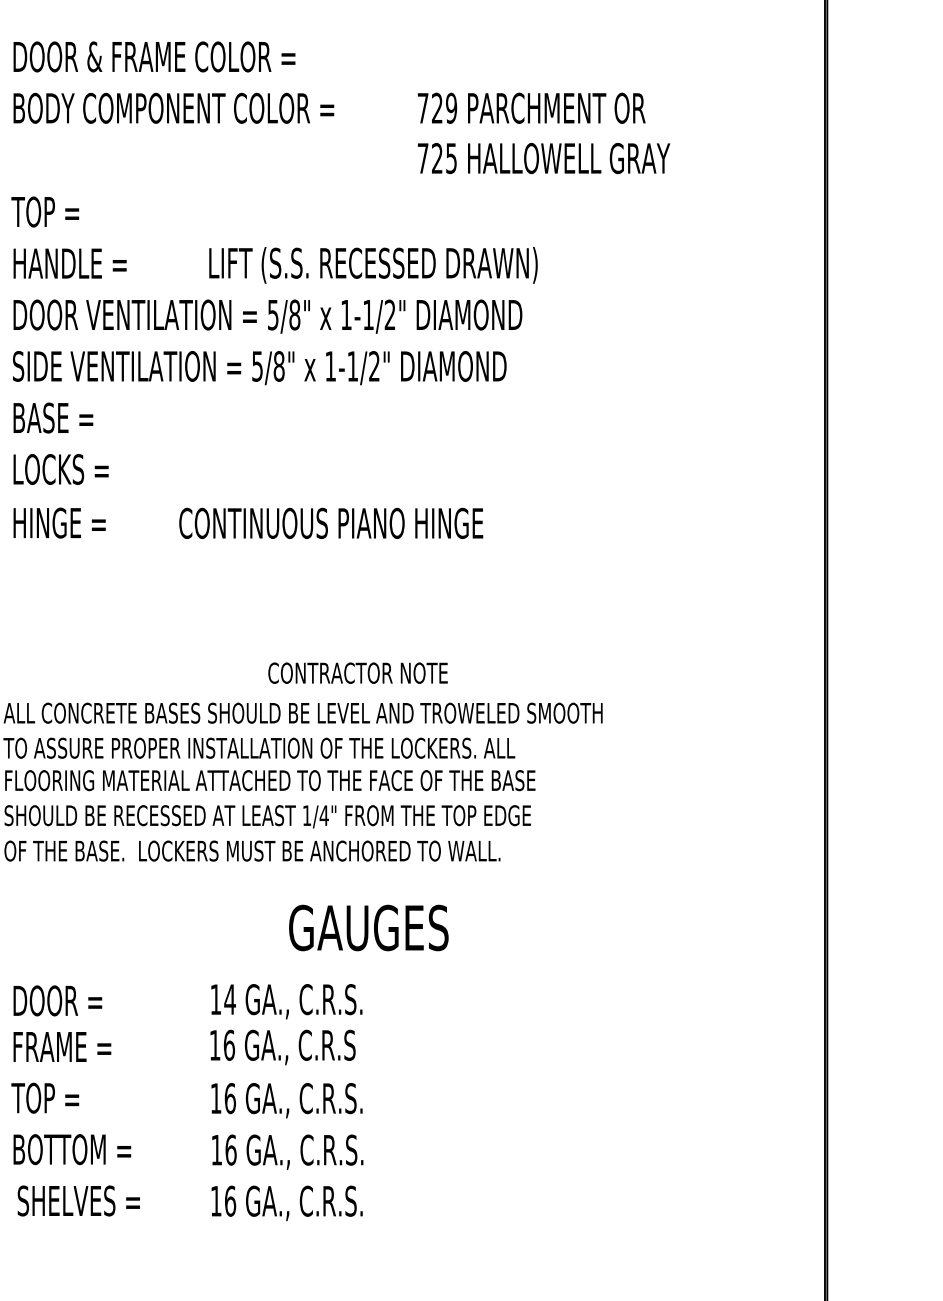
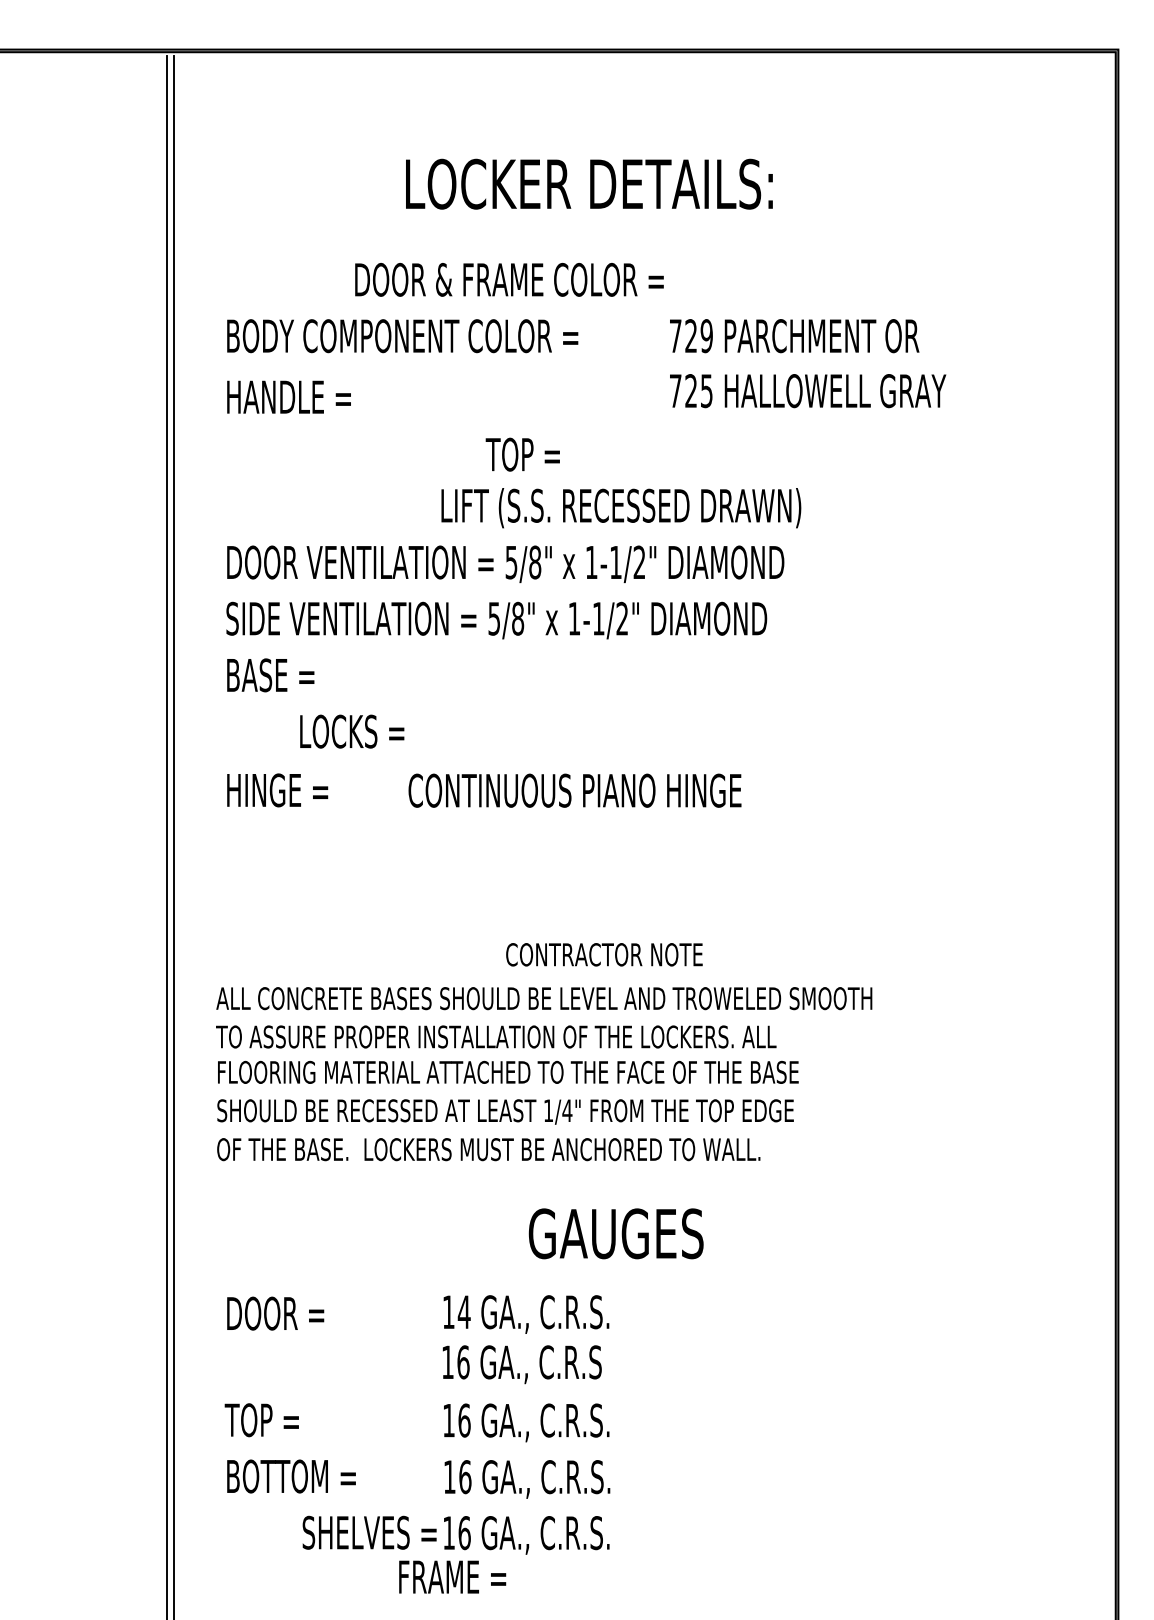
text: (154, 56) -> (509, 279), moved
text: (44, 211) -> (522, 454), moved
text: (69, 262) -> (288, 396), moved
text: (61, 469) -> (352, 731), moved
text: (62, 1046) -> (452, 1576), moved
text: (78, 1200) -> (369, 1532), moved

